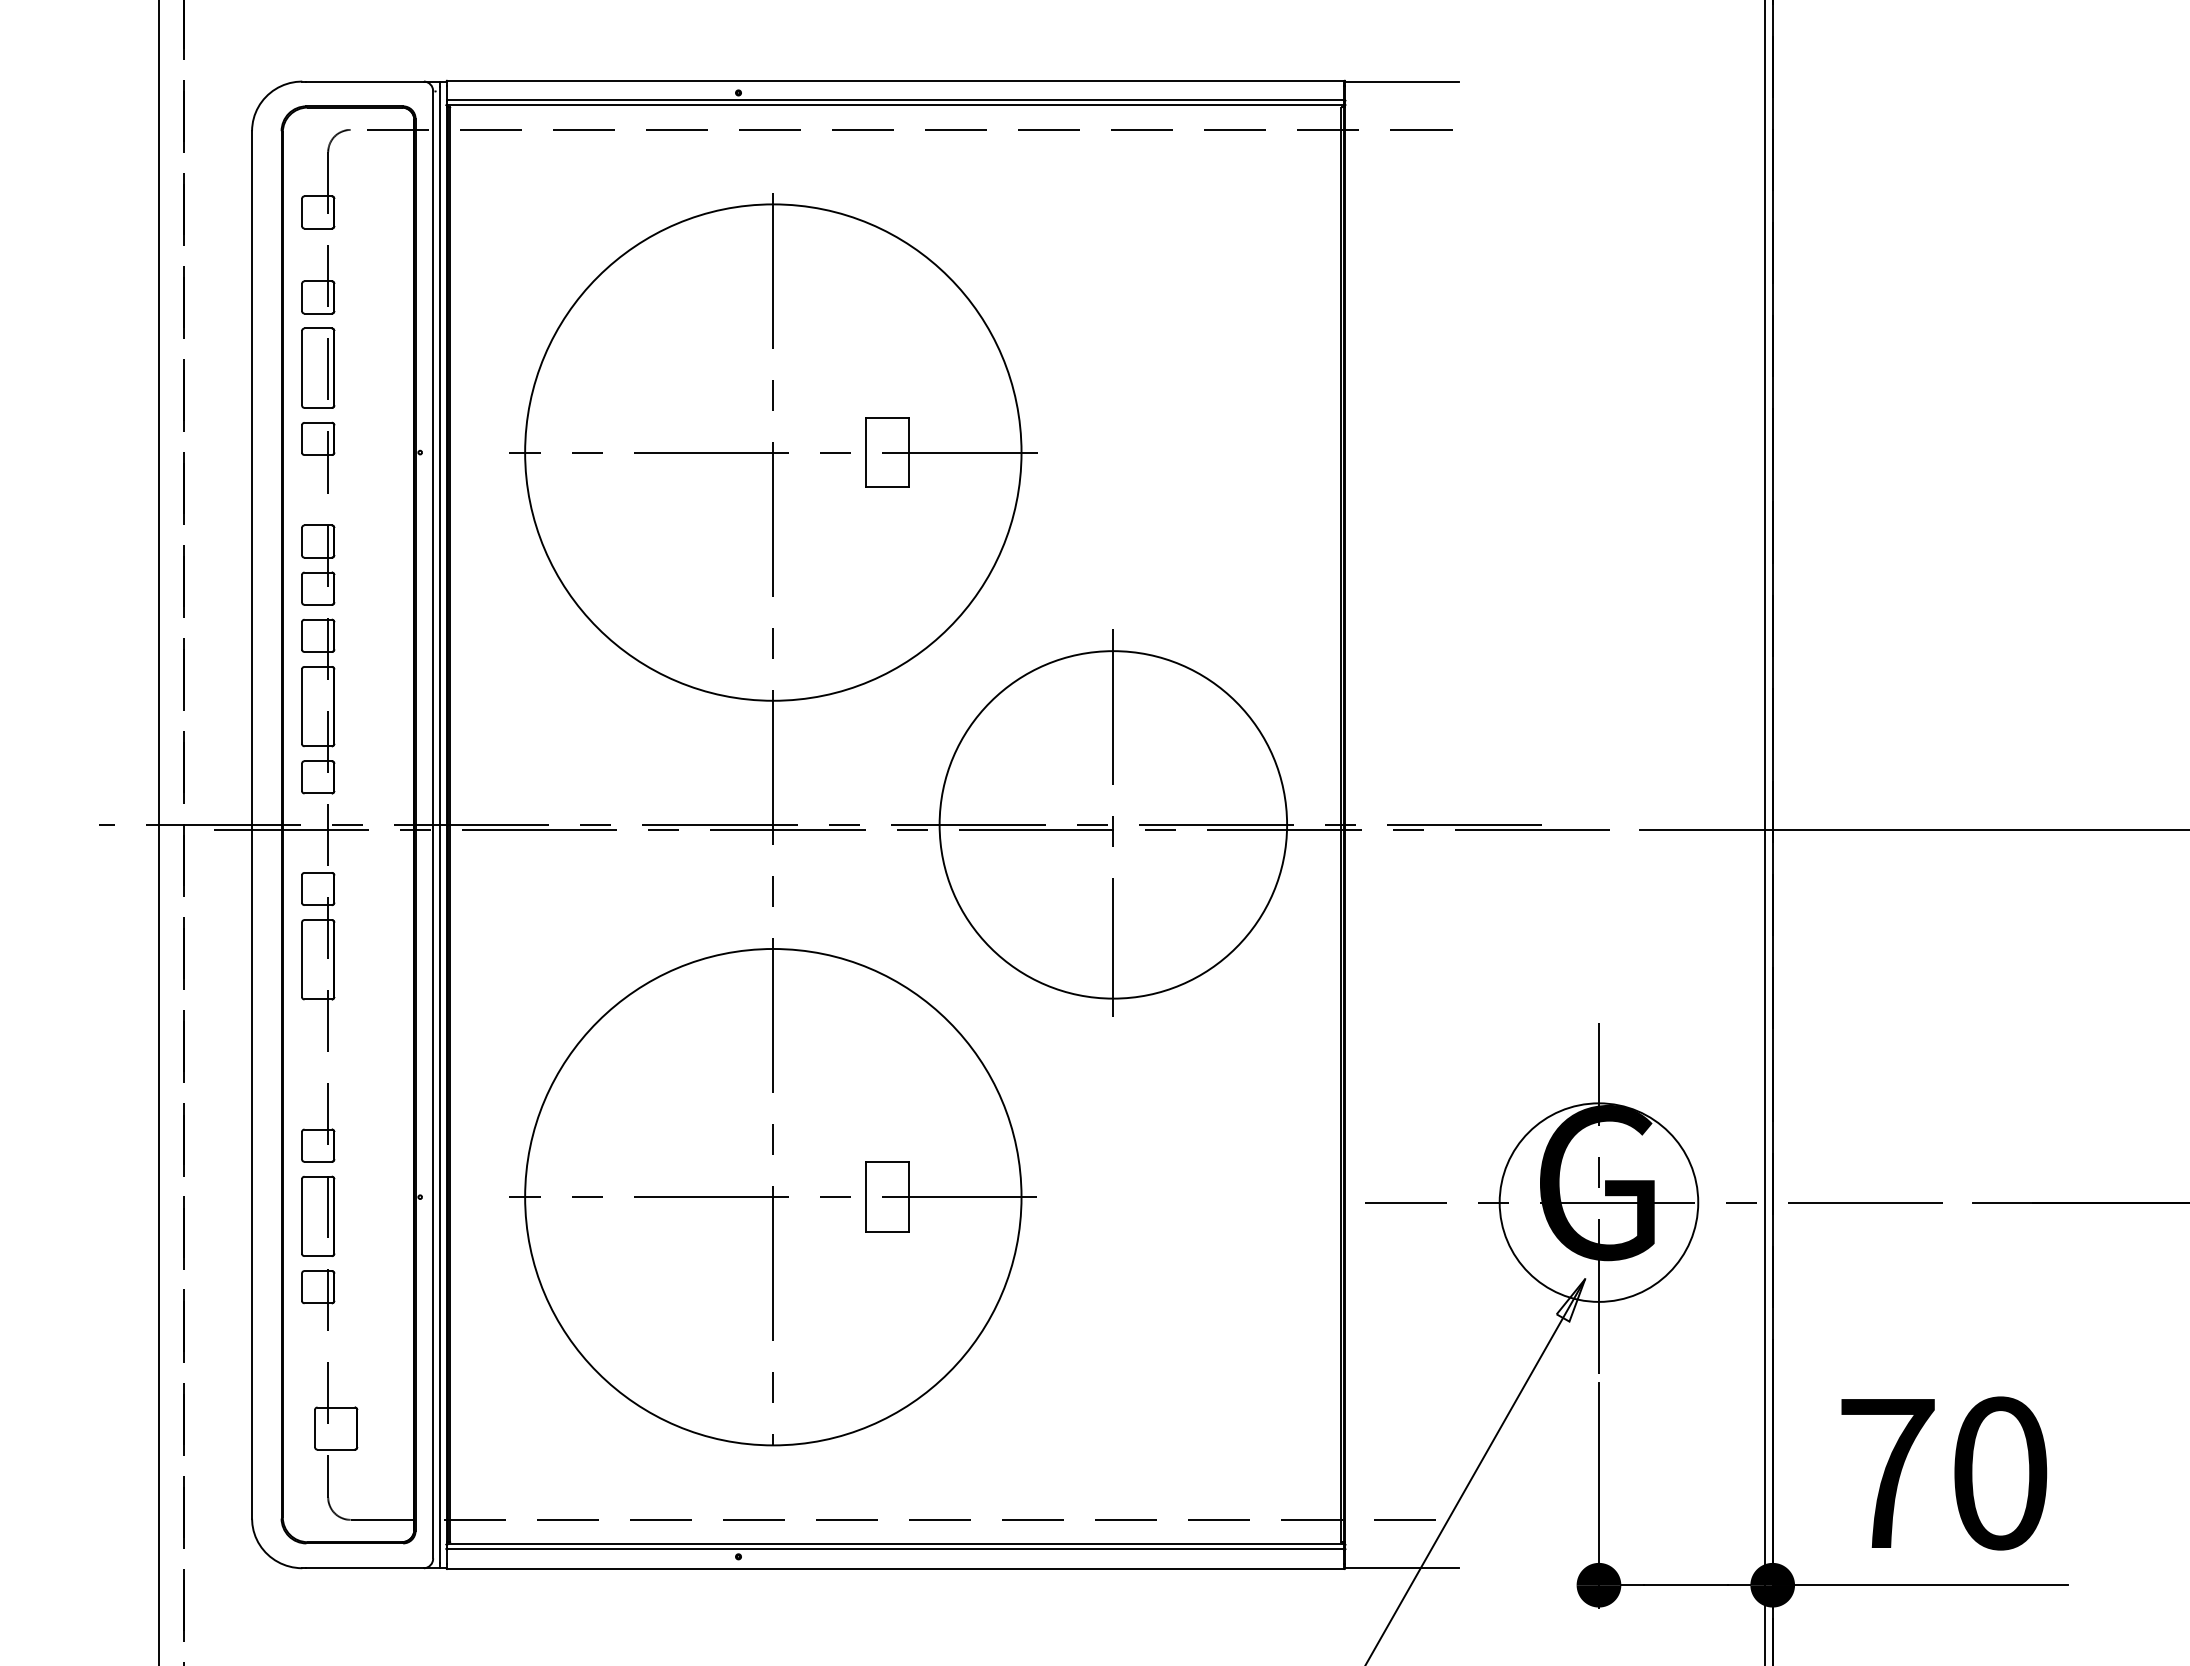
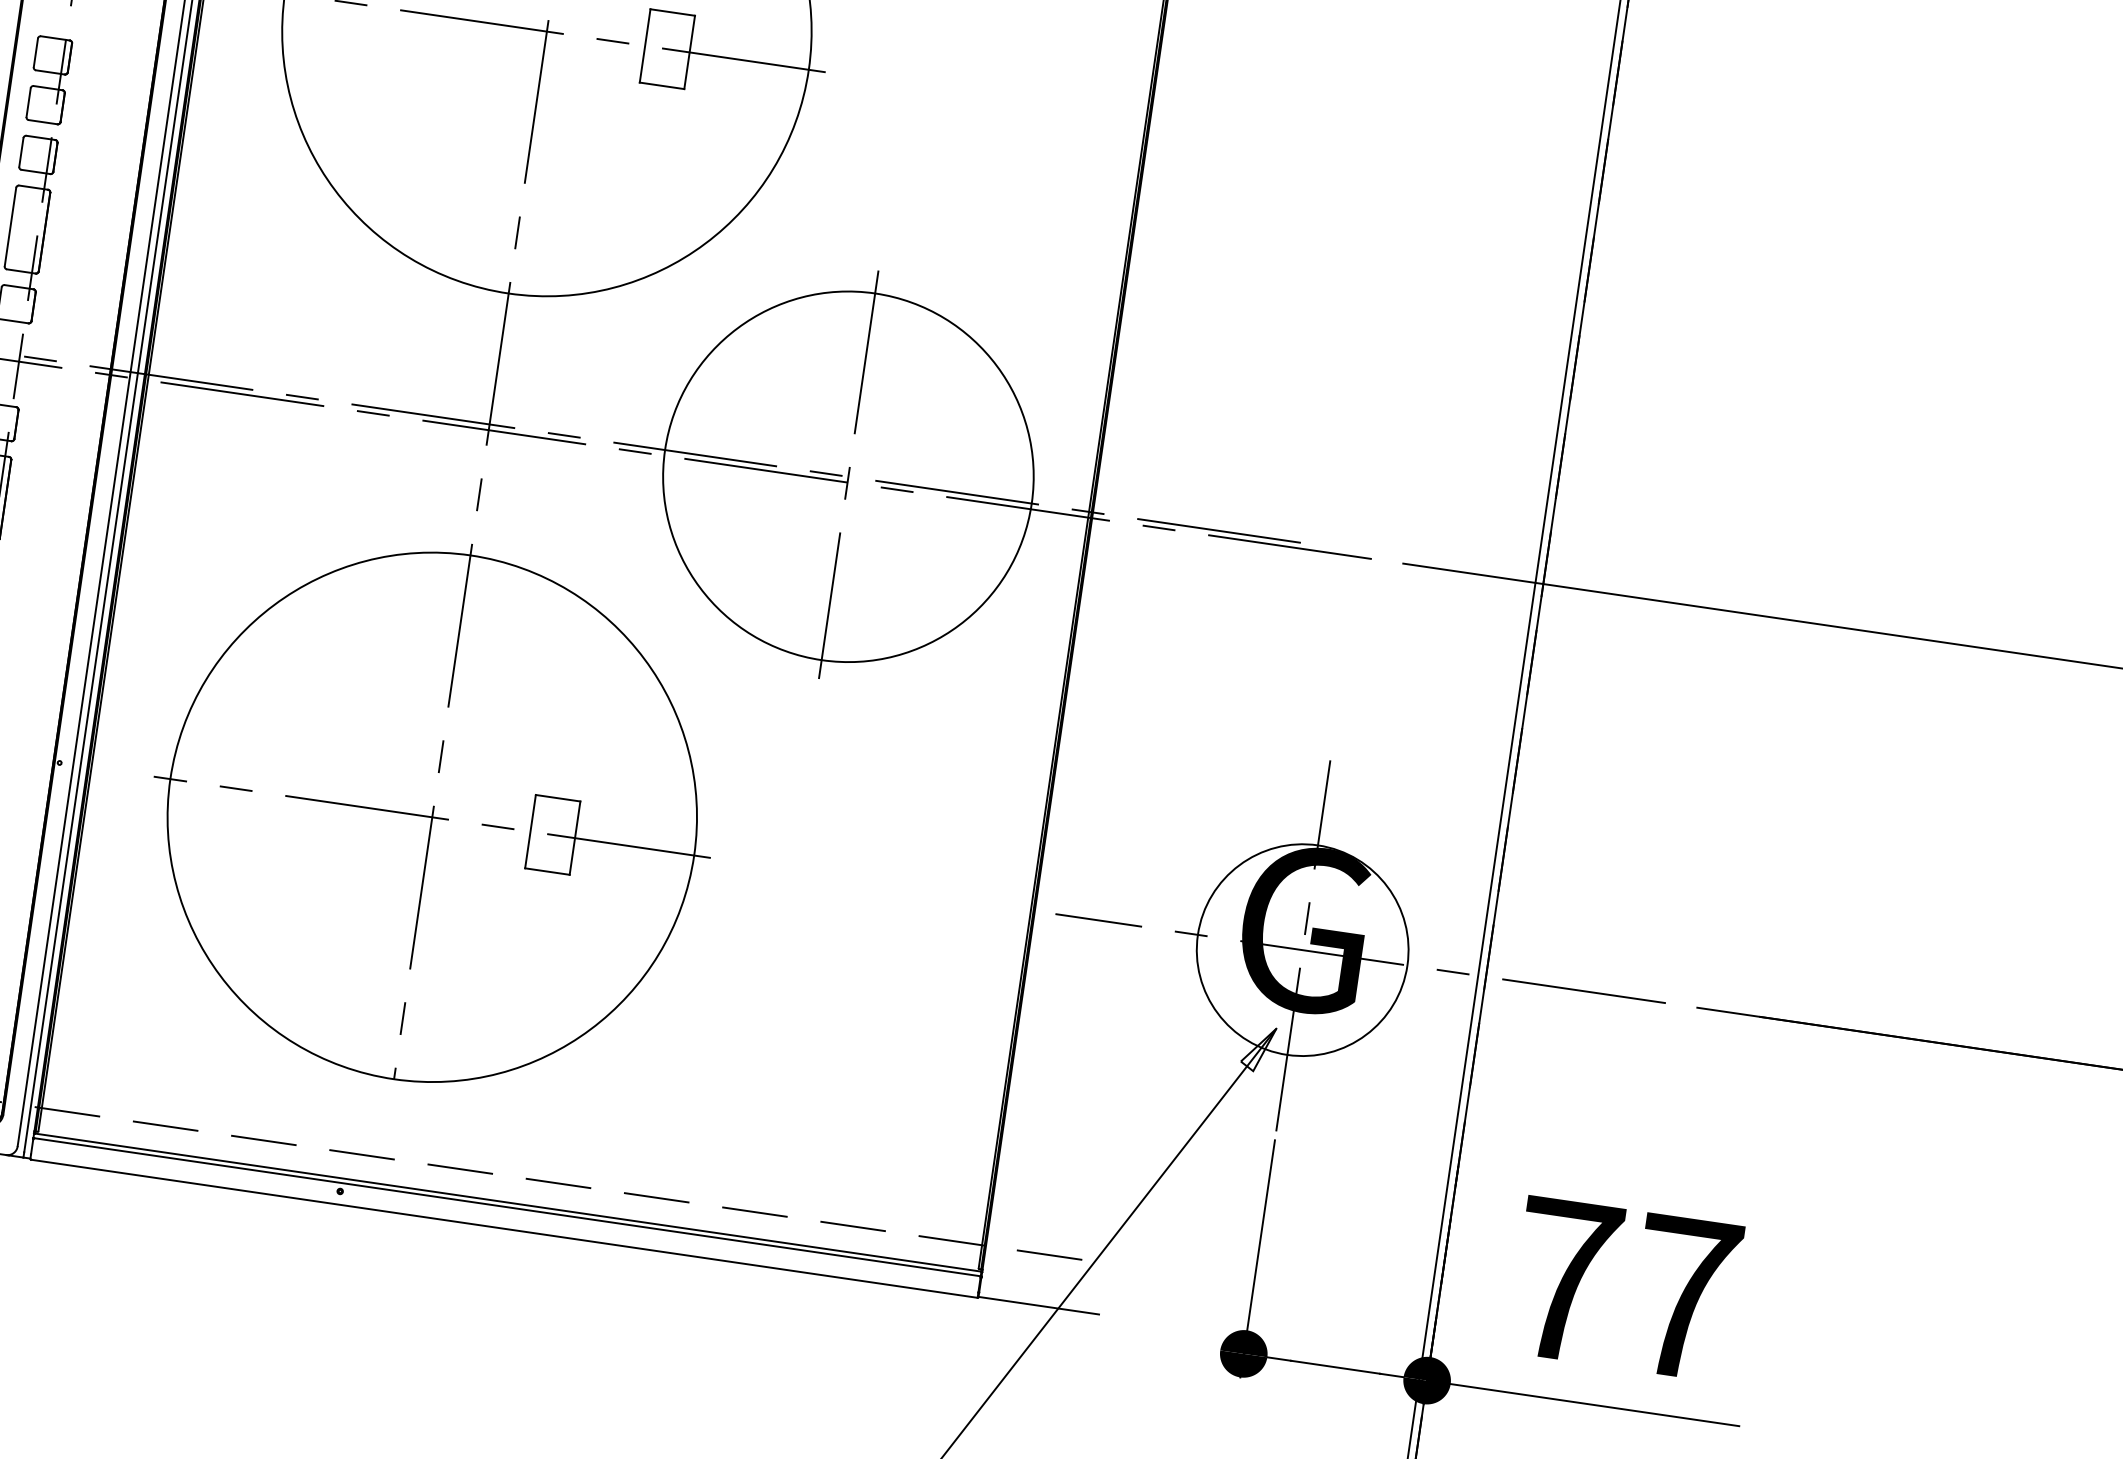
text: (2000, 1473) -> (1684, 1297), 70 -> 77

